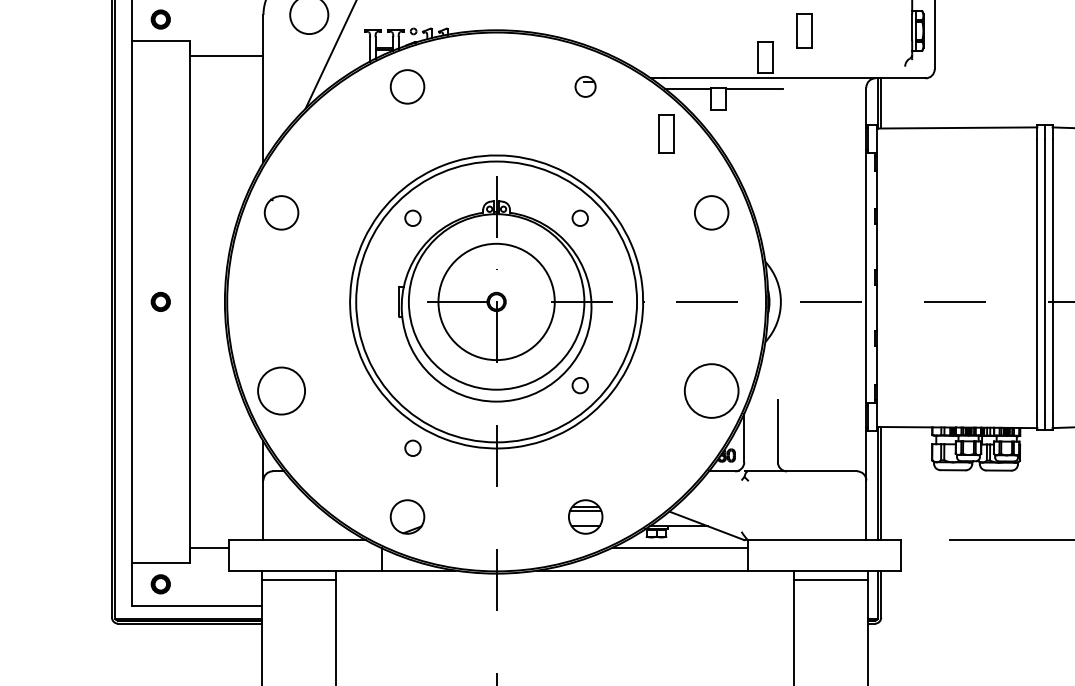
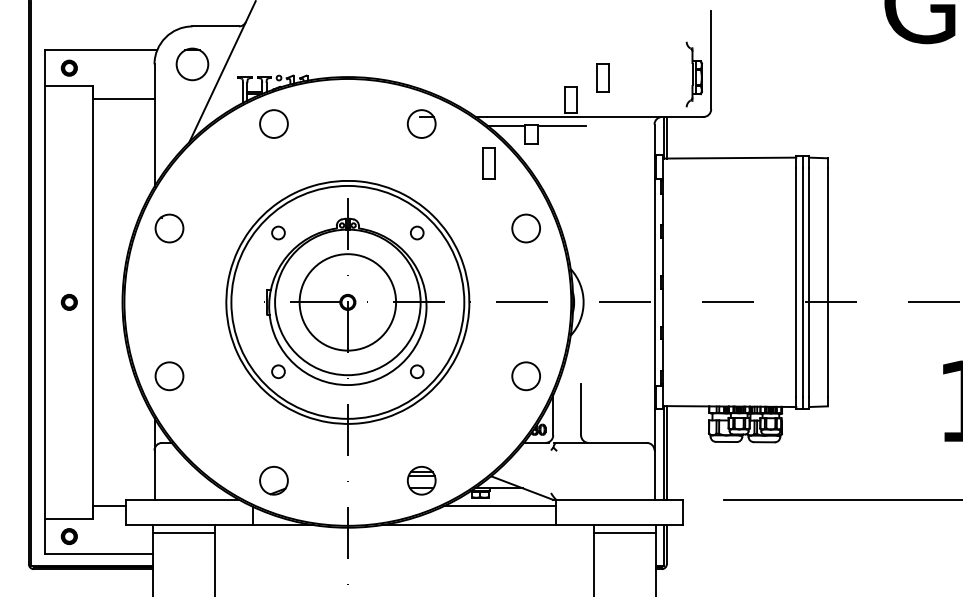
part: (585, 86) -> (421, 123), size x1.67
circle: (281, 391) -> (169, 376), size x0.71
circle: (712, 391) -> (526, 376), size x0.62
circle: (412, 447) -> (278, 371), moved

